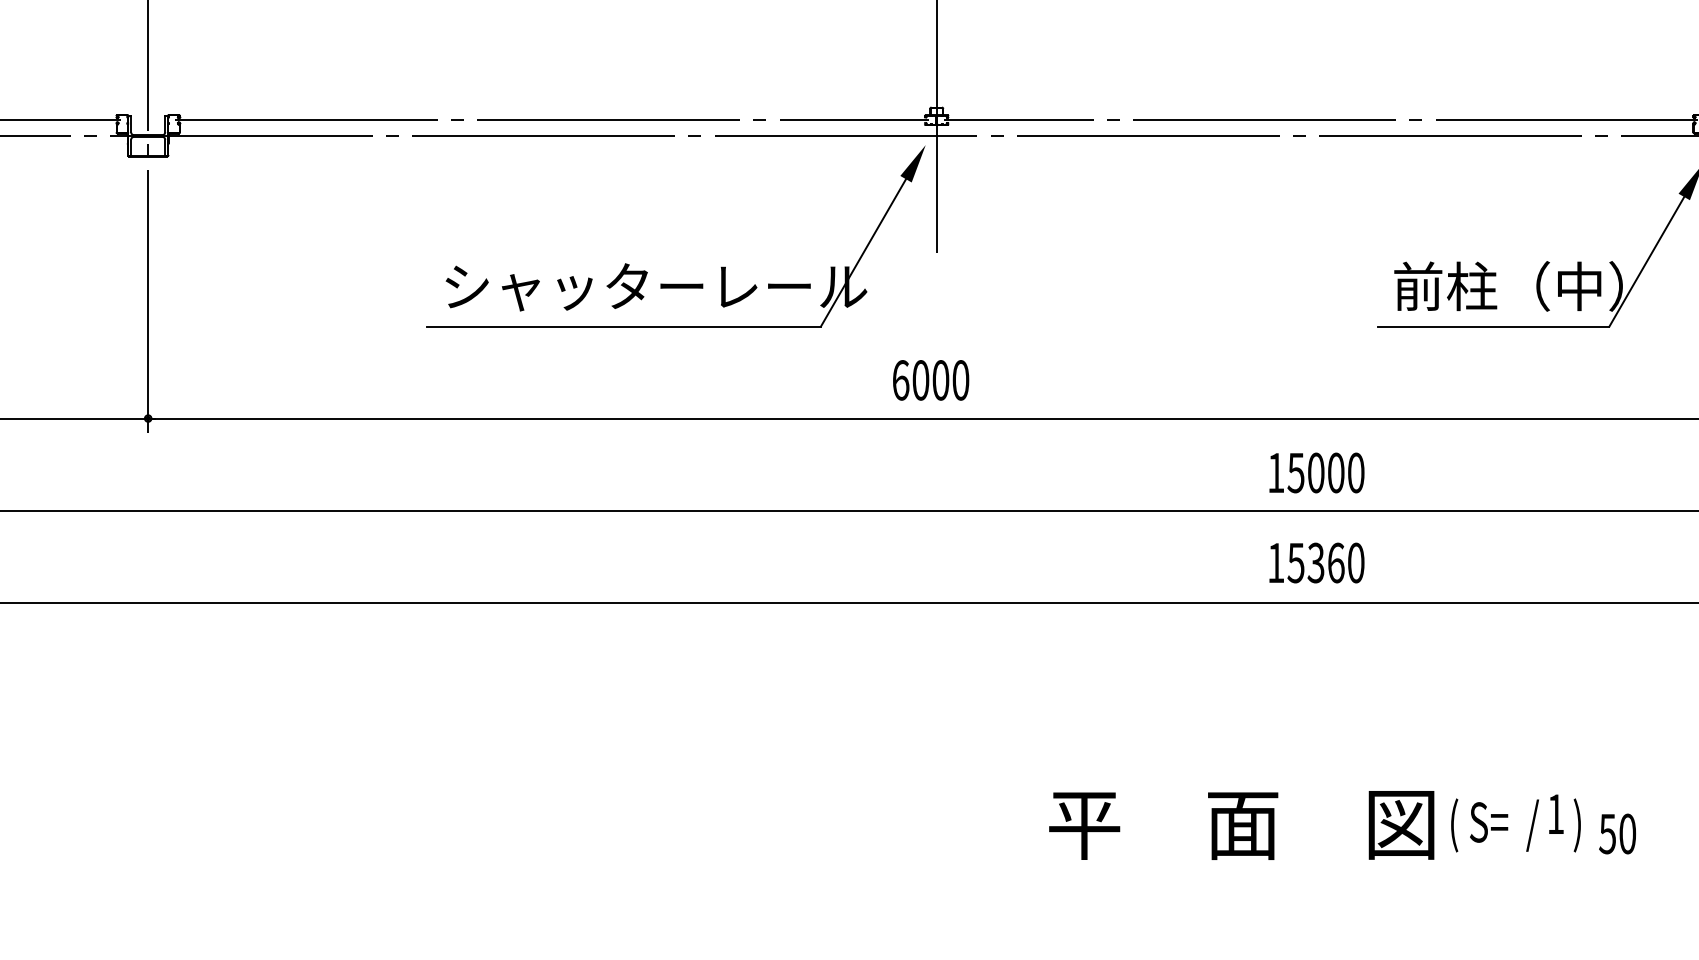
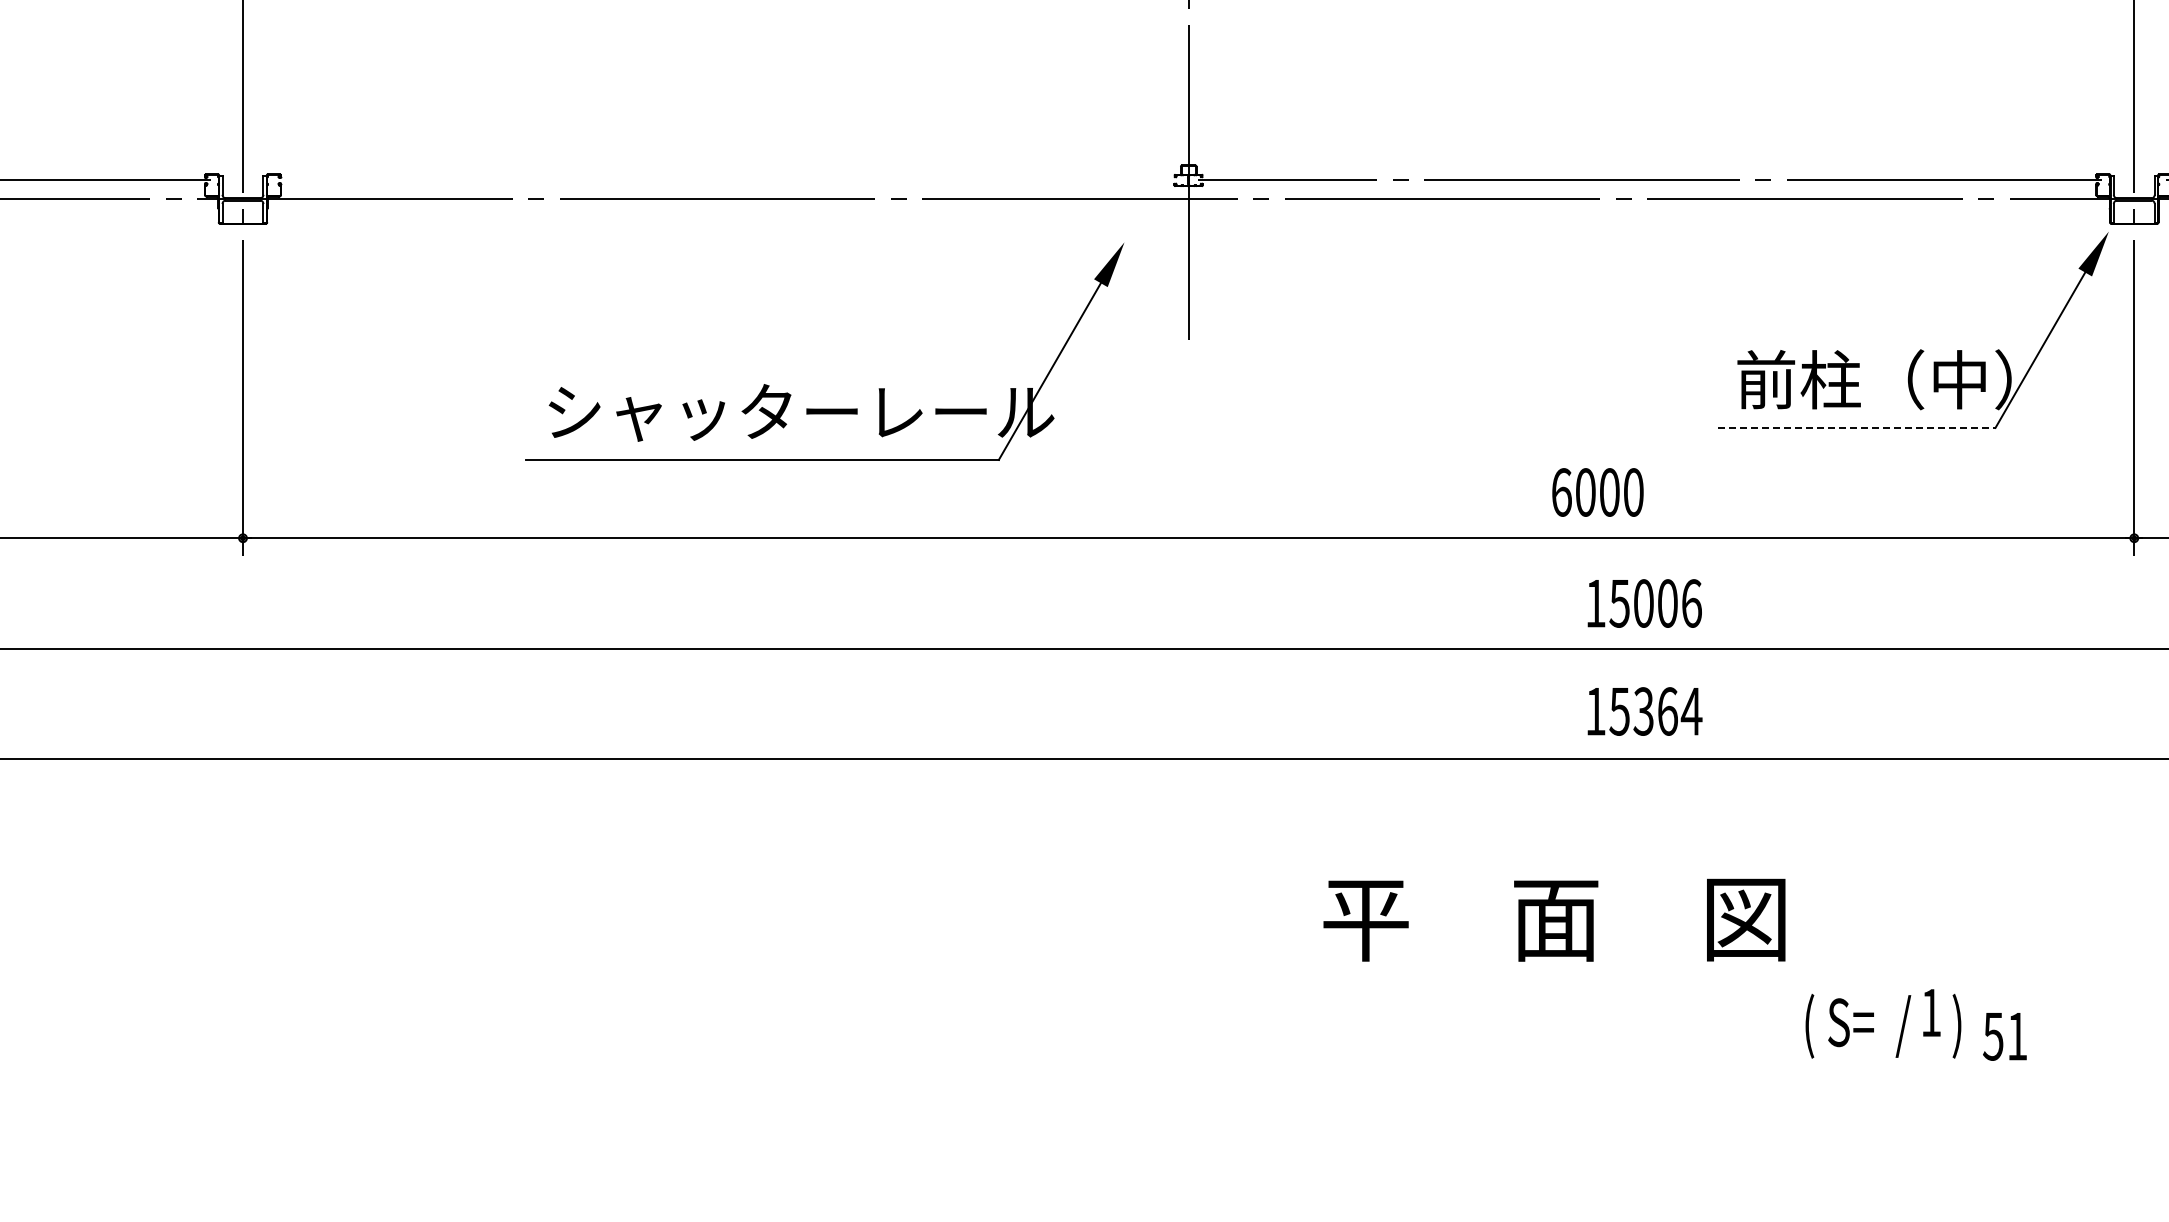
line: (552, 120) -> (727, 180), removed
part: (648, 272) -> (791, 394), moved
line: (1493, 326) -> (1856, 427), solid -> dashed
text: (930, 380) -> (1597, 492), moved
text: (1355, 472) -> (1691, 603), 15000 -> 15006
text: (1355, 563) -> (1691, 711), 15360 -> 15364
text: (1241, 824) -> (1554, 919), moved
text: (1627, 833) -> (2017, 1036), 50 -> 51

